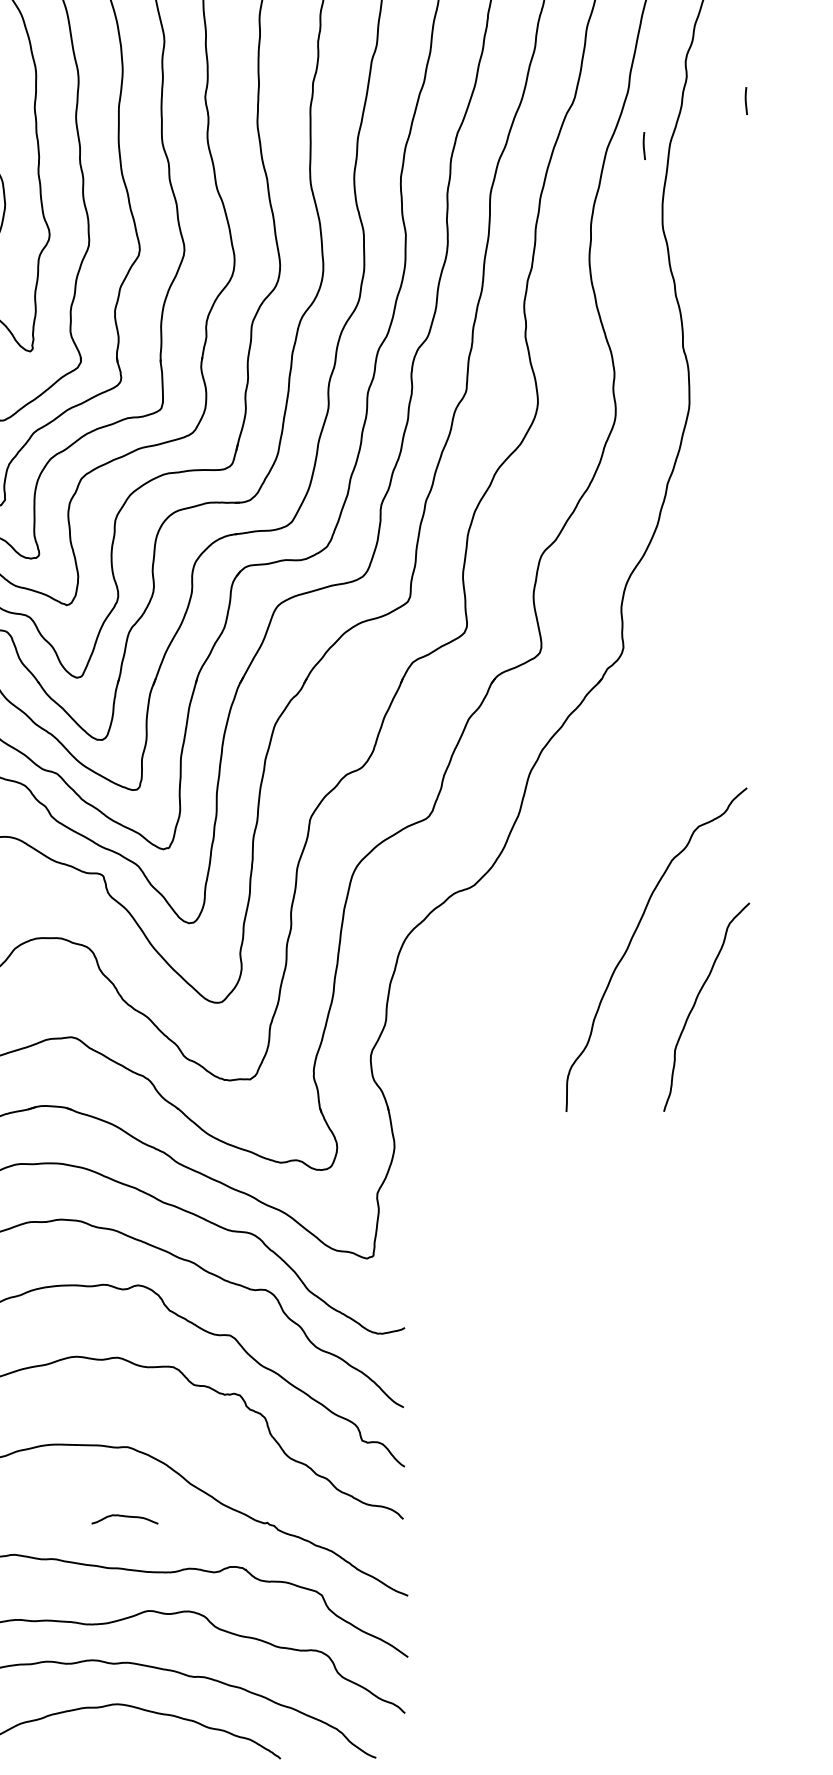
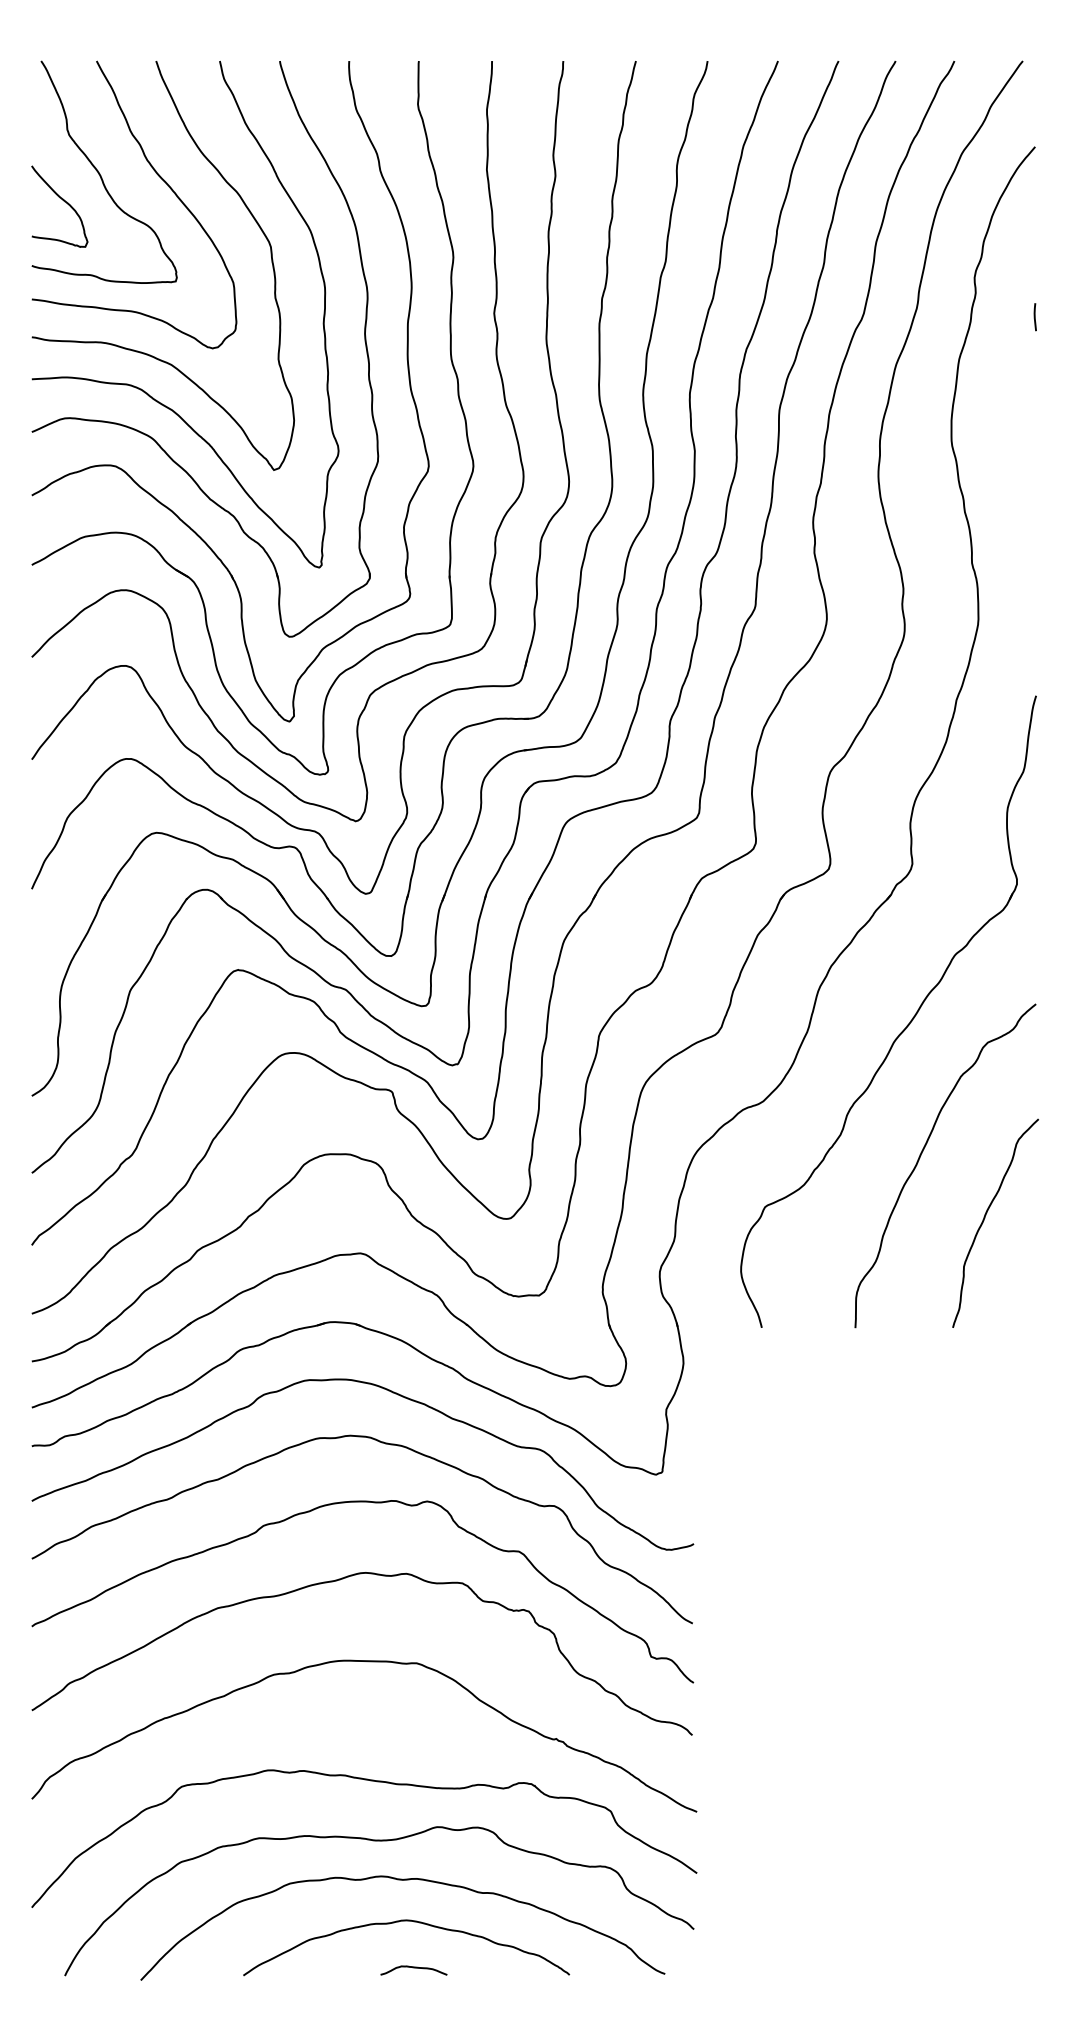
line: (643, 146) -> (932, 362), removed
part: (617, 809) -> (906, 1025), added
curve: (124, 1517) -> (413, 1968), moved

